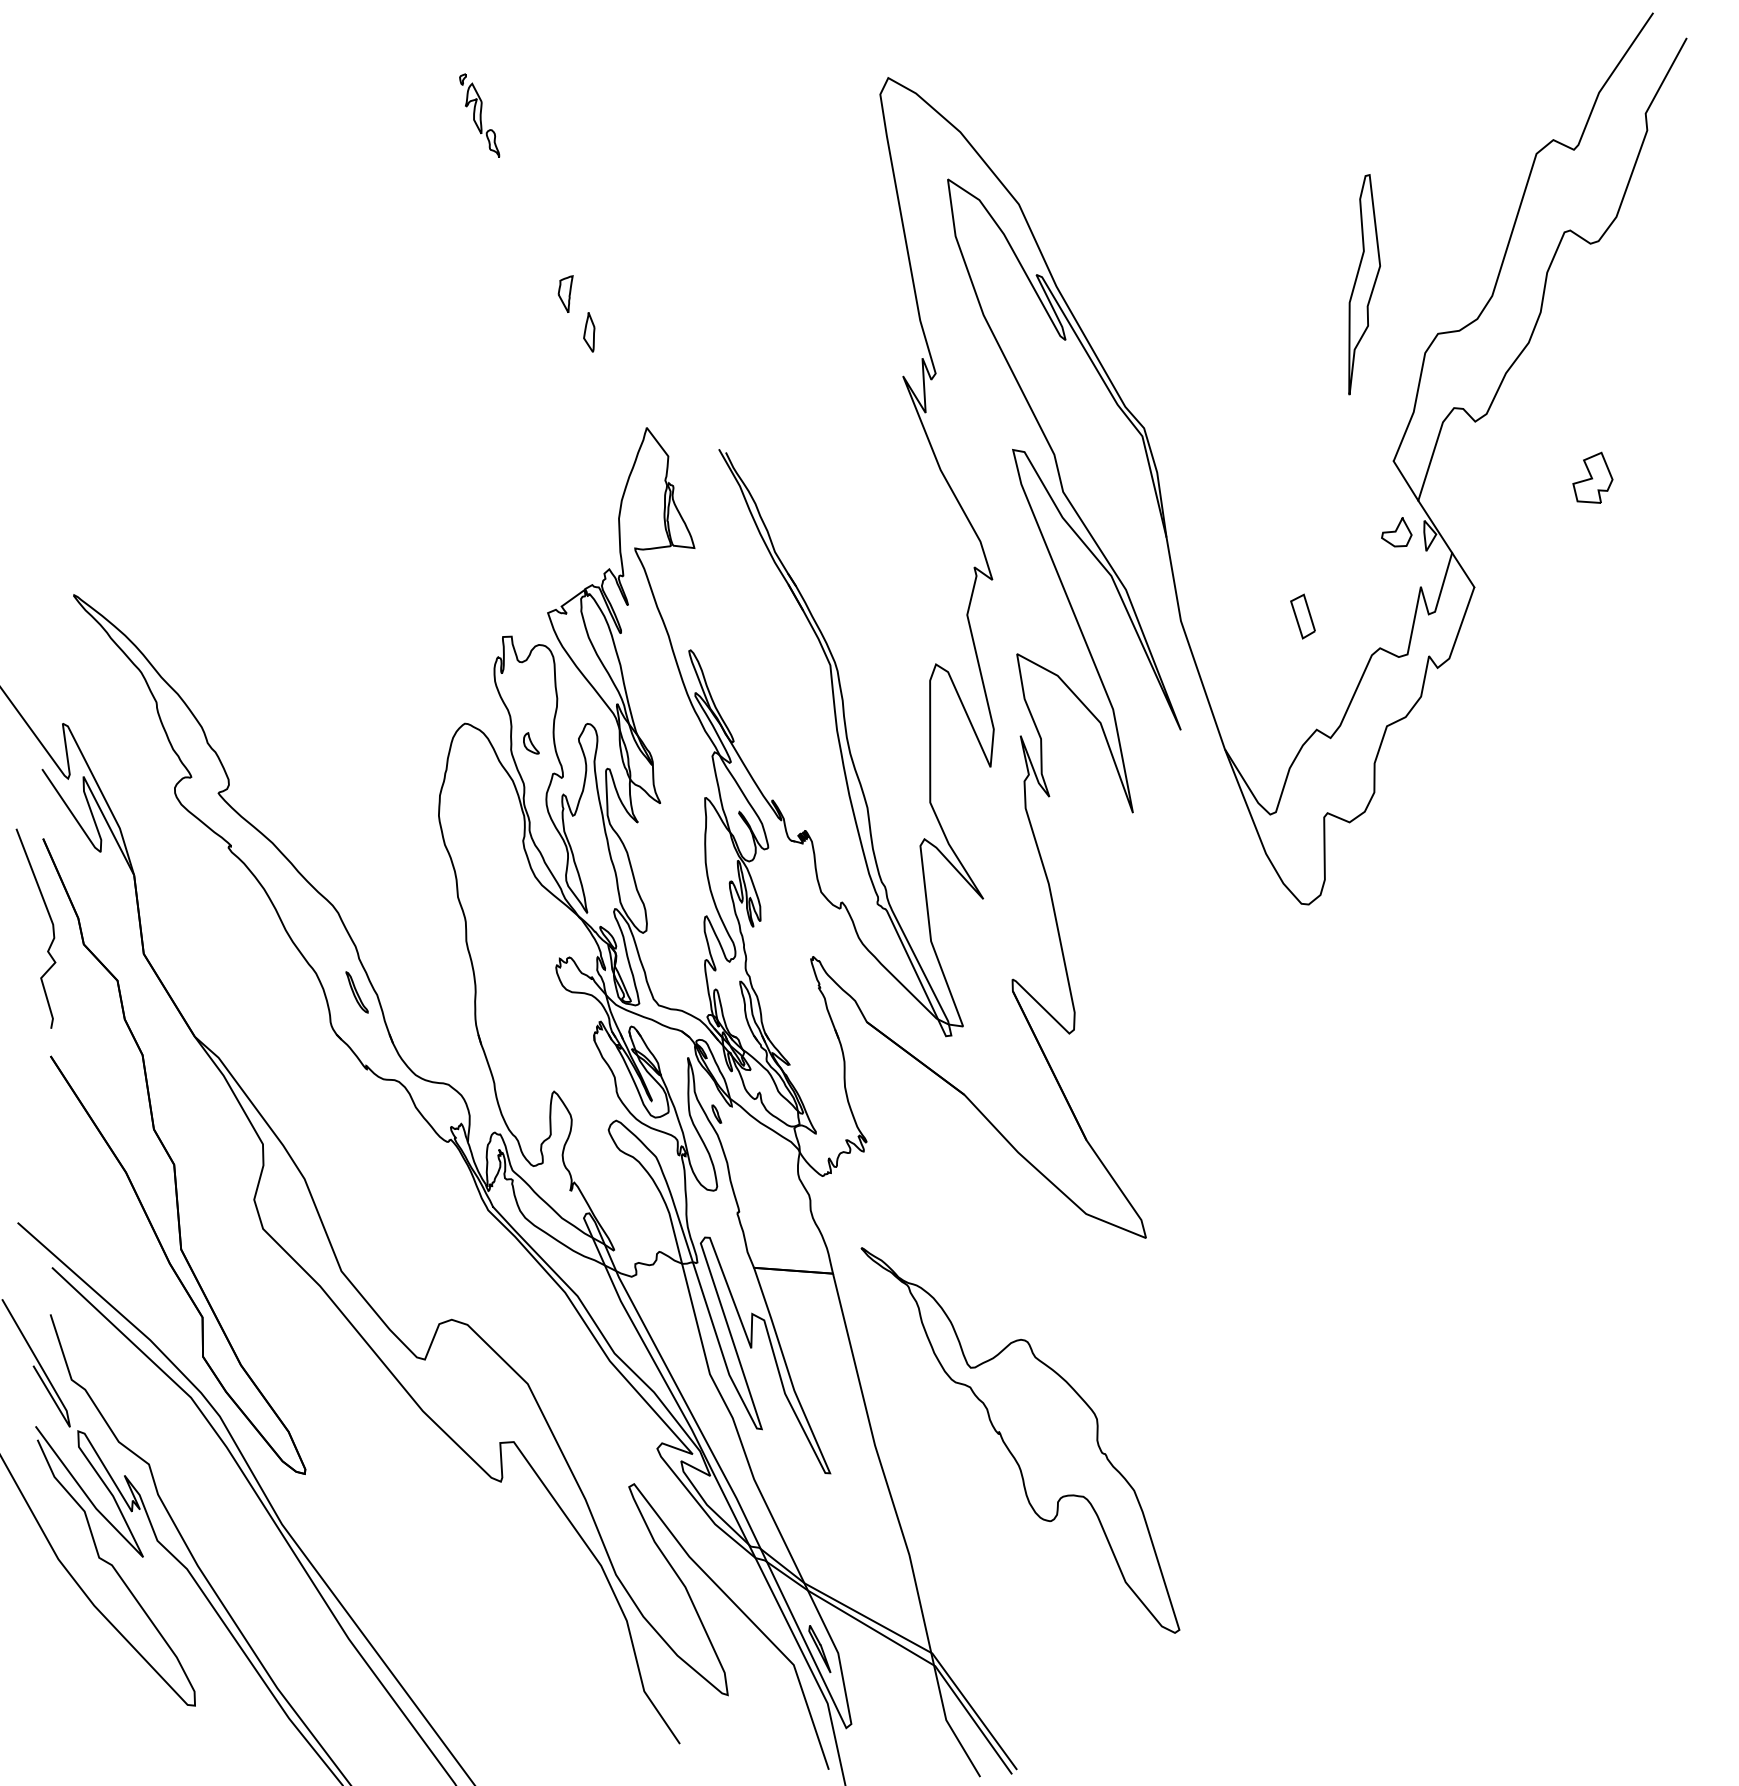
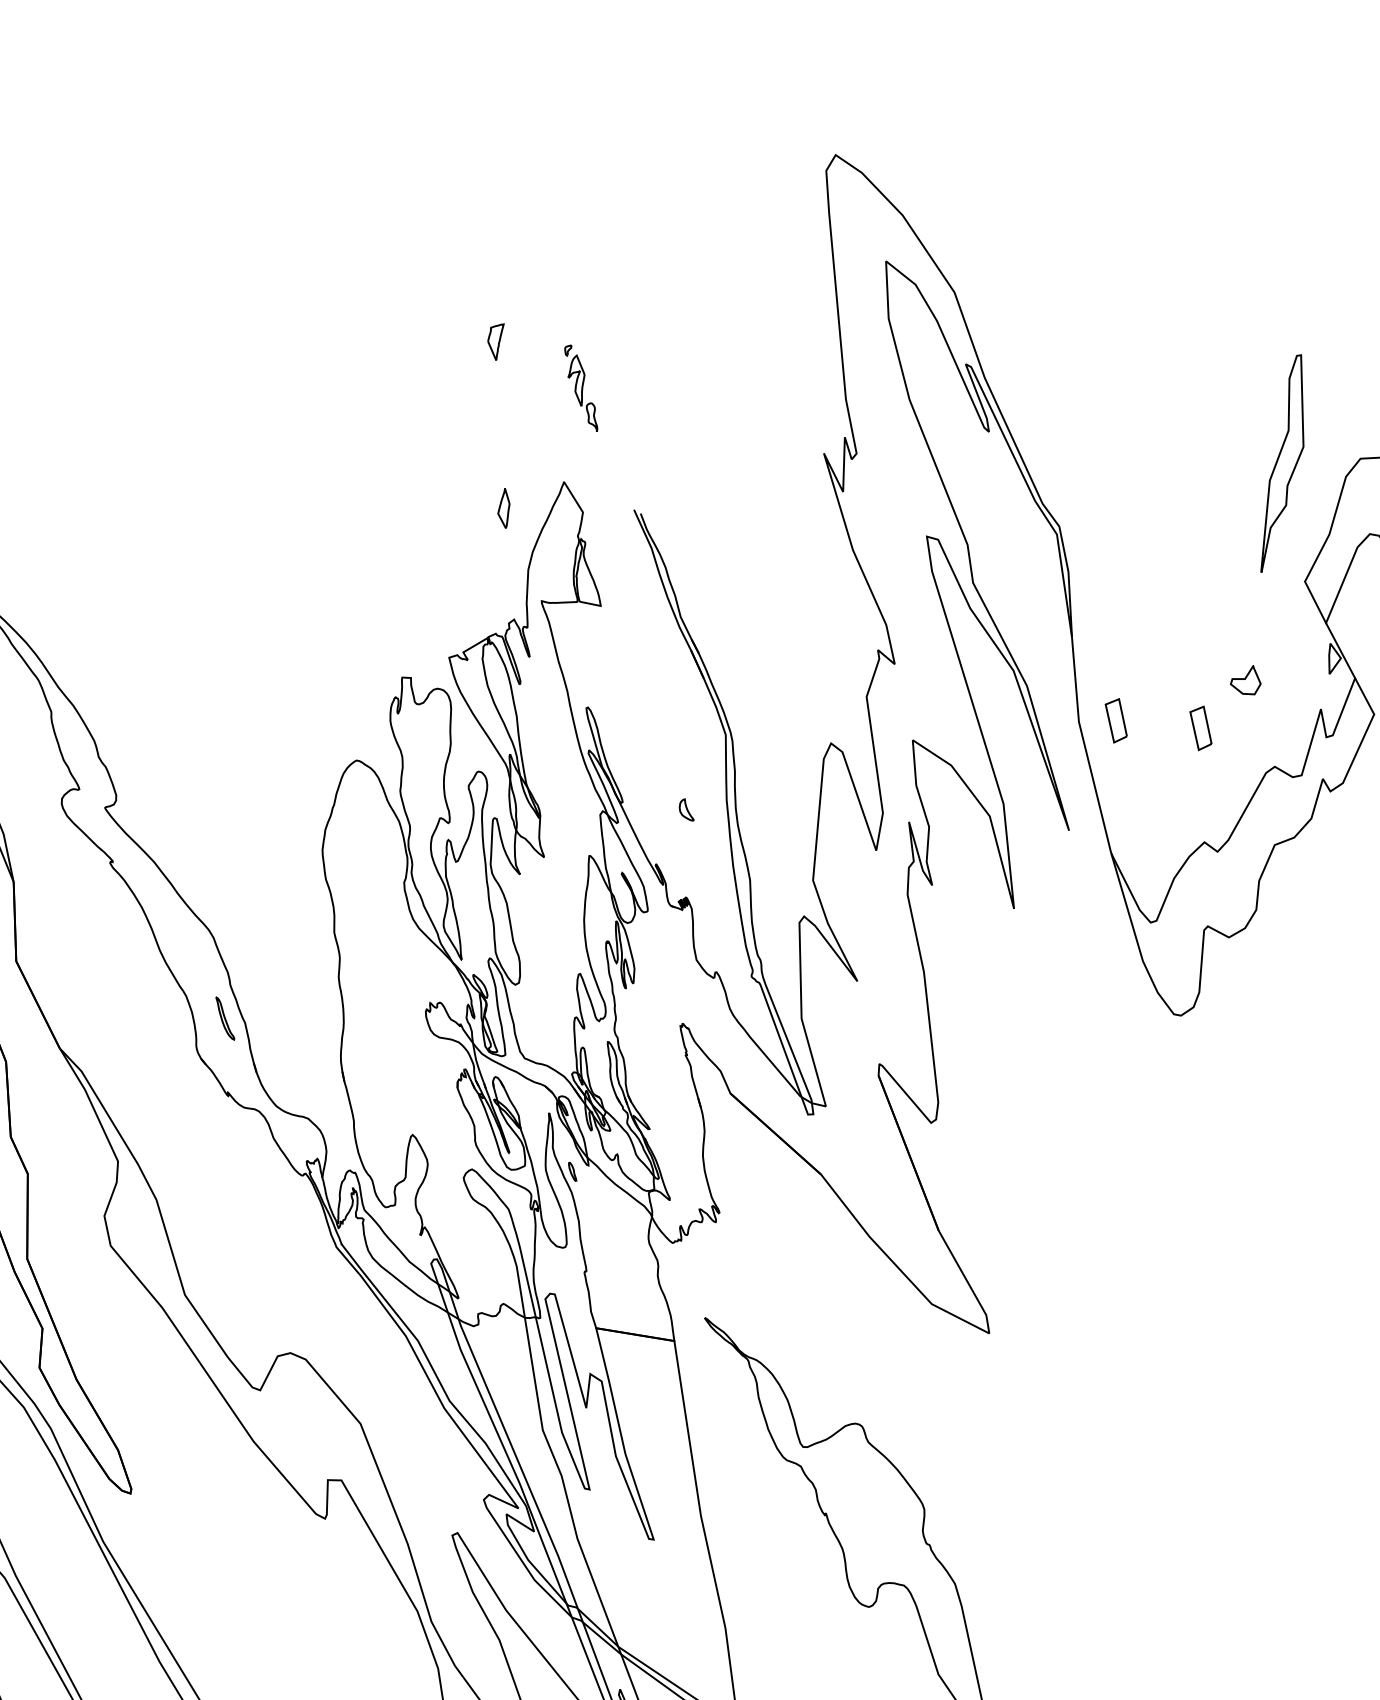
part: (479, 115) -> (581, 387), moved
part: (1364, 284) -> (1286, 463), moved
part: (589, 332) -> (504, 508), moved
part: (1396, 532) -> (1245, 680), moved
part: (1217, 616) -> (1115, 720), added
part: (531, 743) -> (687, 809), moved

